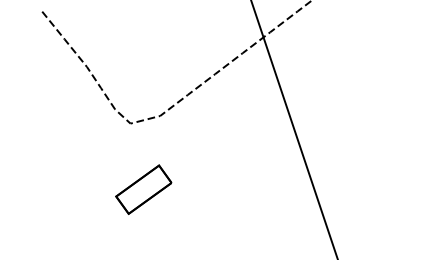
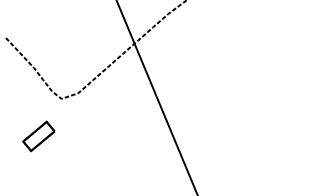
part: (143, 189) -> (38, 136), moved

